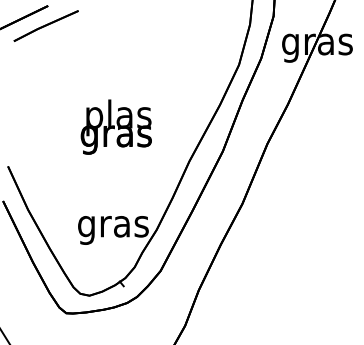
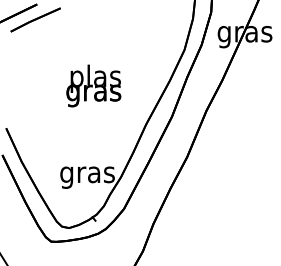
text: (115, 126) -> (93, 85), moved

